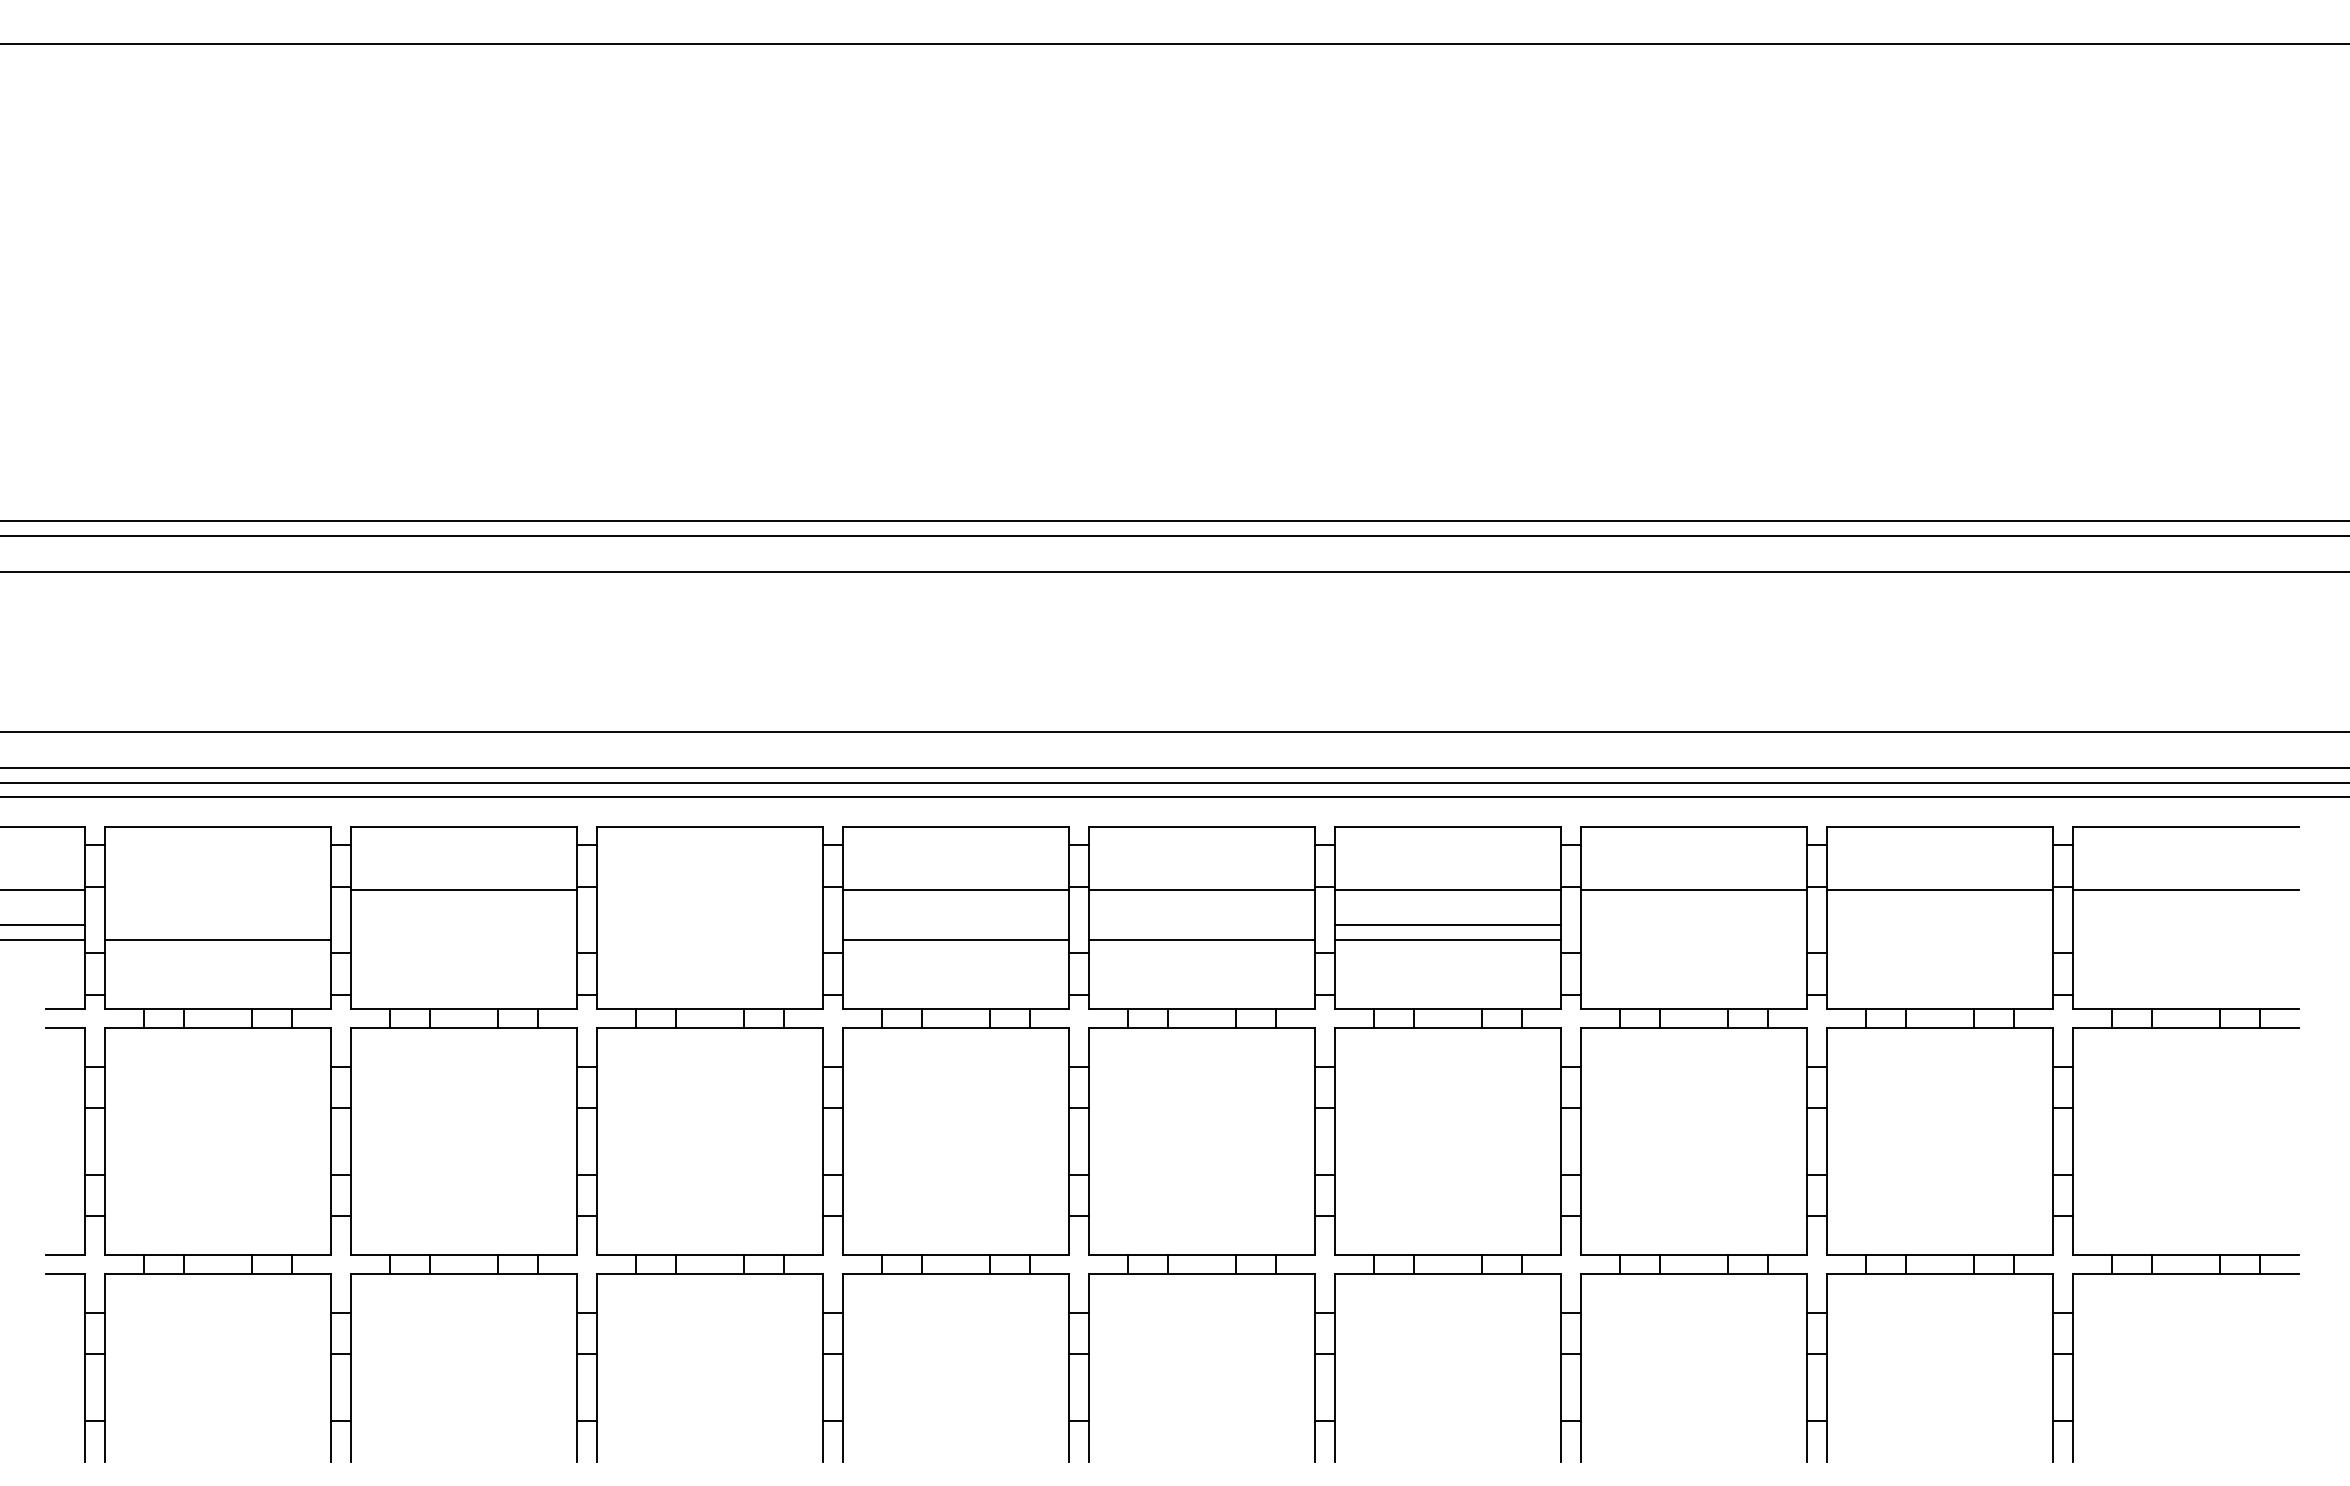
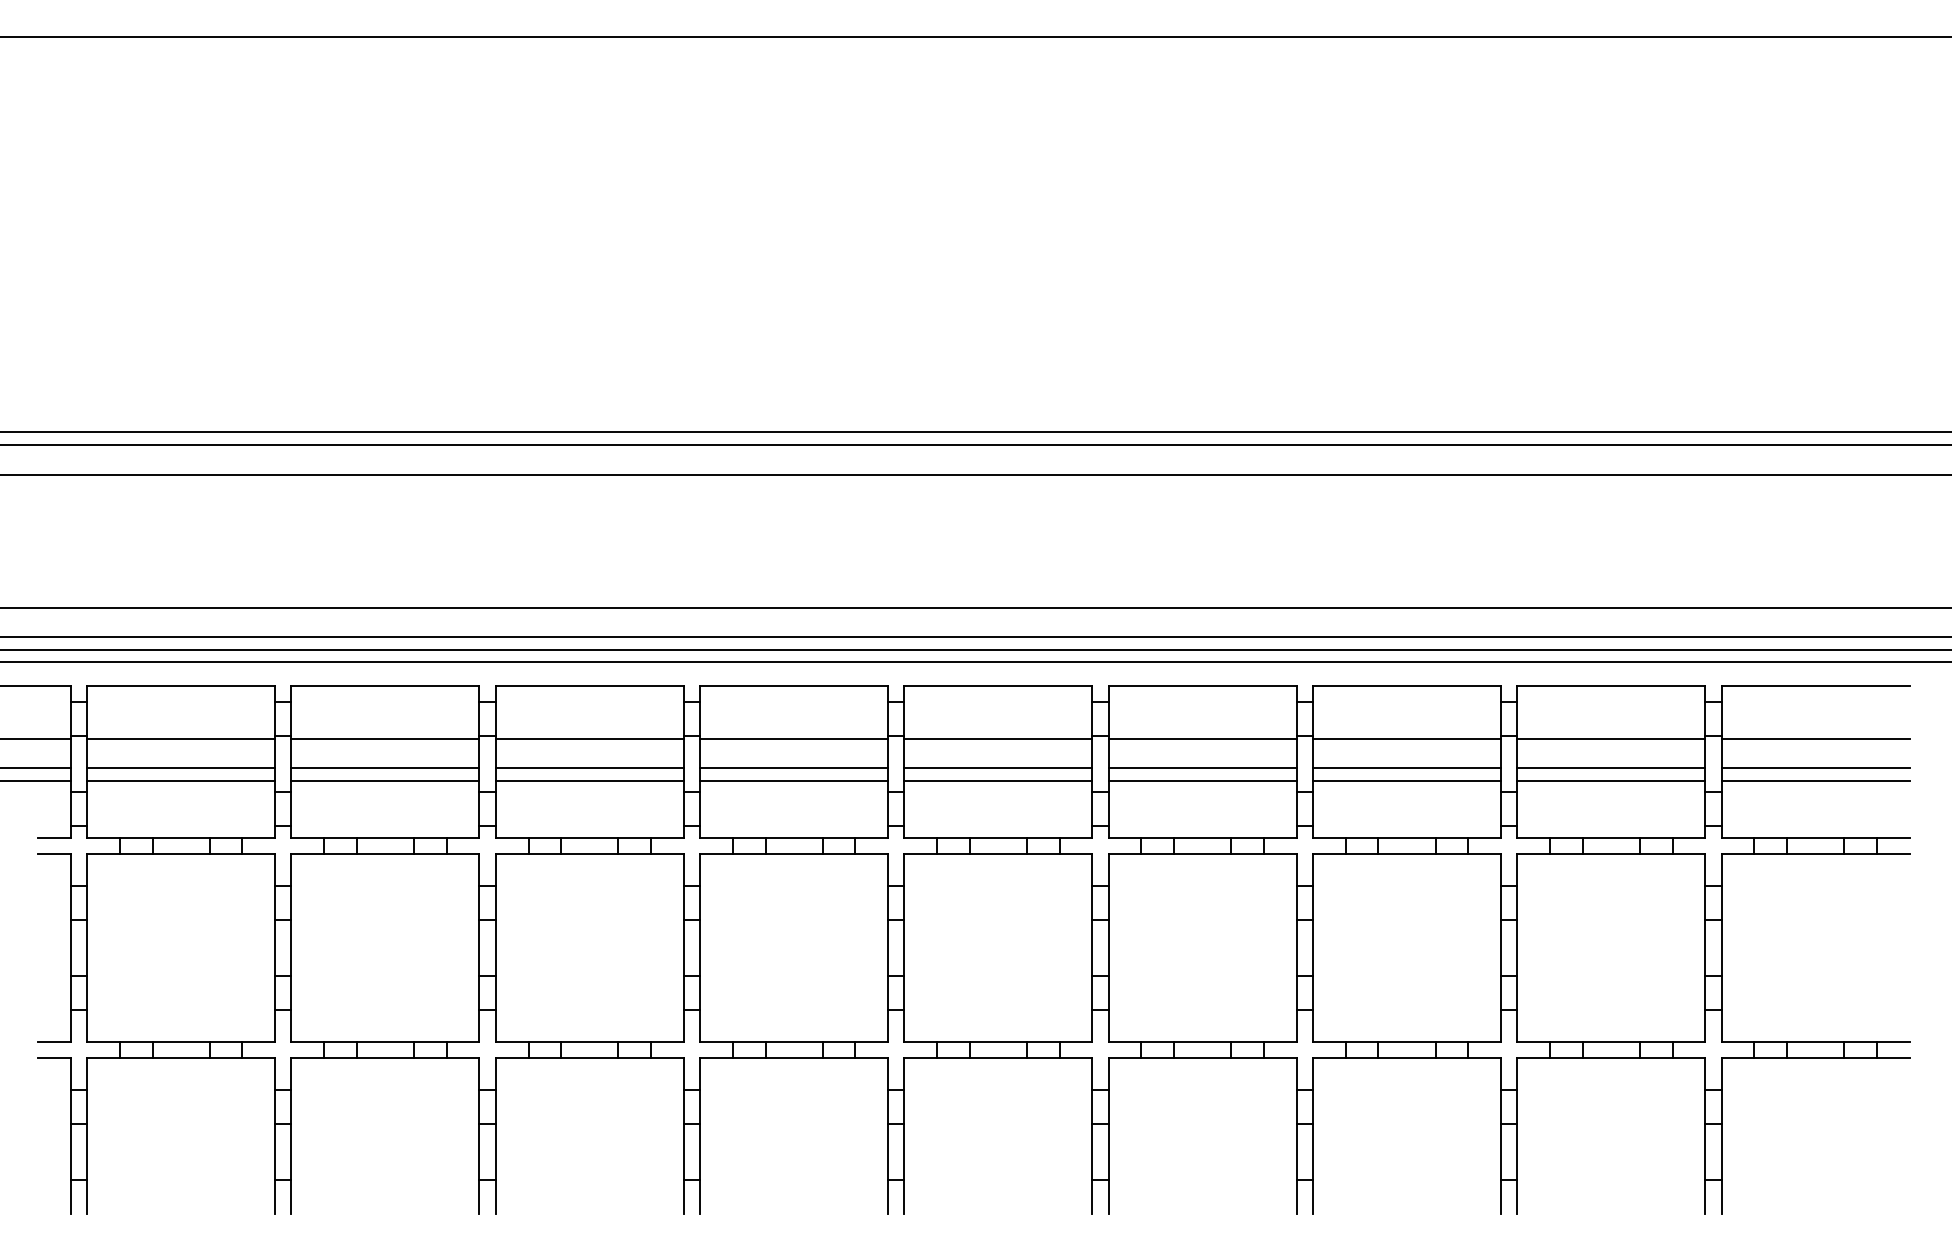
line: (217, 889) -> (180, 738), added
line: (709, 889) -> (589, 738), added
line: (217, 924) -> (180, 767), added
line: (463, 924) -> (385, 767), added
line: (709, 924) -> (589, 767), added
line: (955, 924) -> (793, 767), added
line: (1201, 924) -> (998, 767), added
line: (1693, 924) -> (1406, 767), added
line: (1939, 924) -> (1610, 767), added
line: (2185, 924) -> (1815, 767), added
line: (463, 940) -> (385, 781), added
line: (709, 940) -> (589, 781), added
line: (1693, 940) -> (1406, 781), added
line: (1939, 940) -> (1610, 781), added
line: (2185, 940) -> (1815, 781), added

